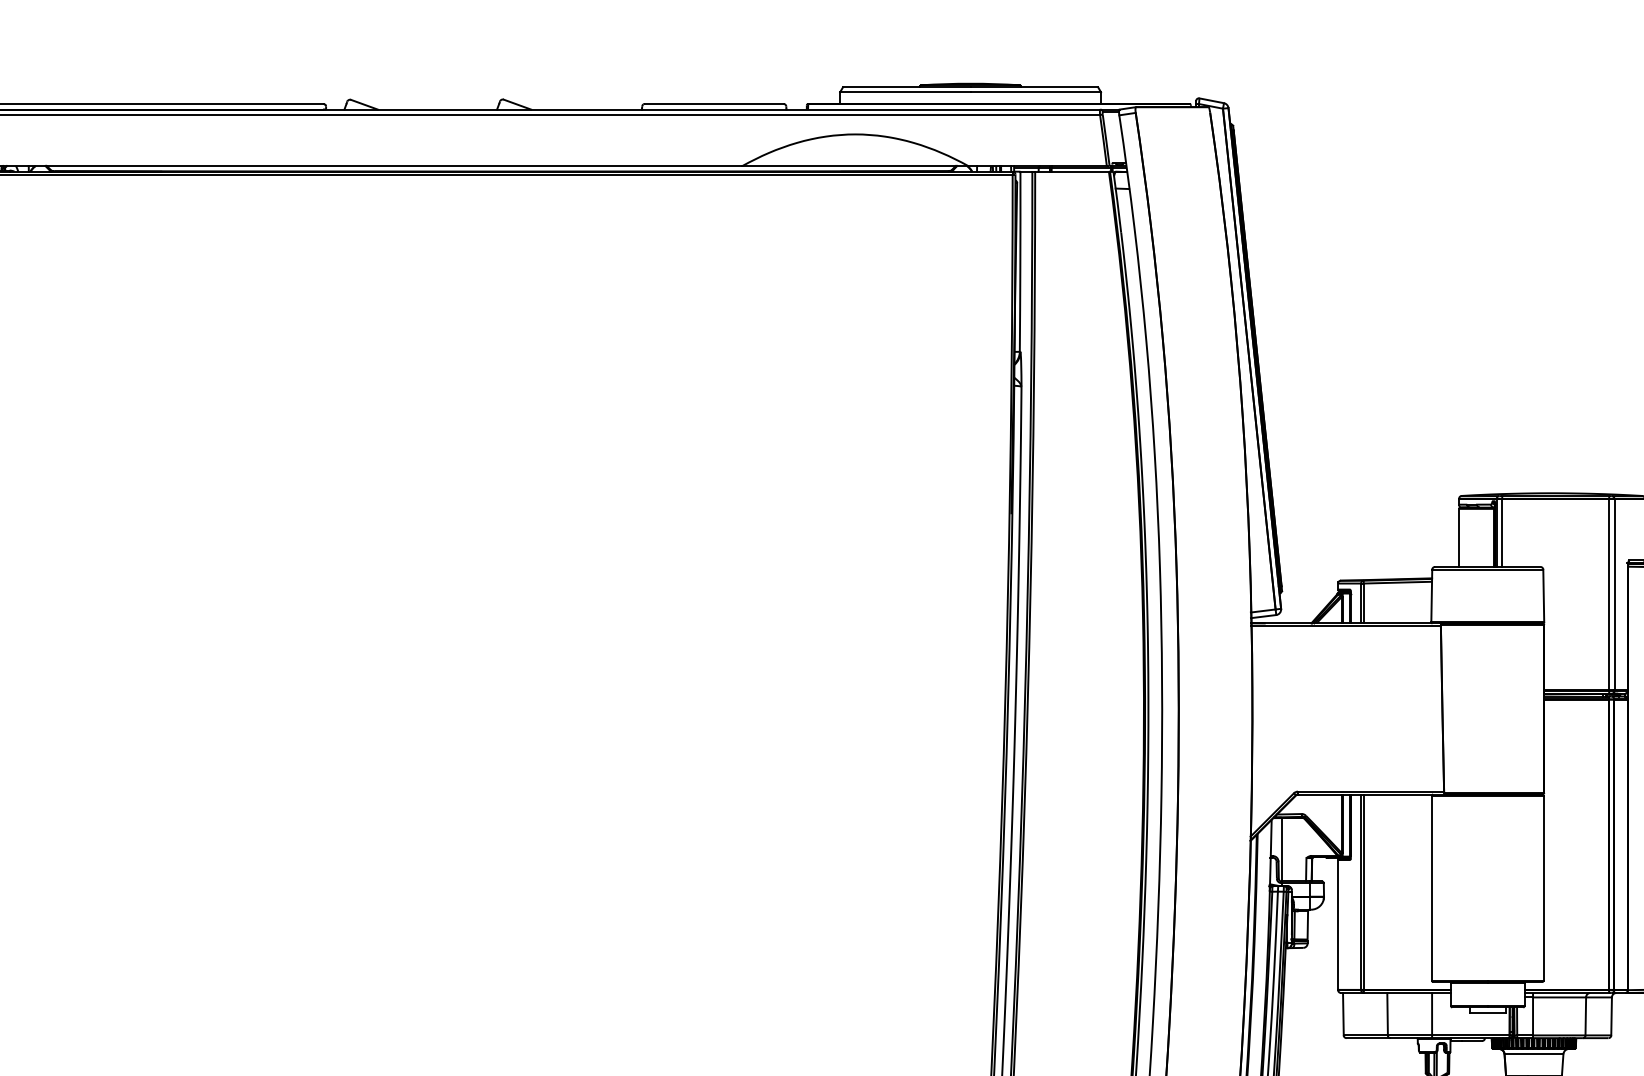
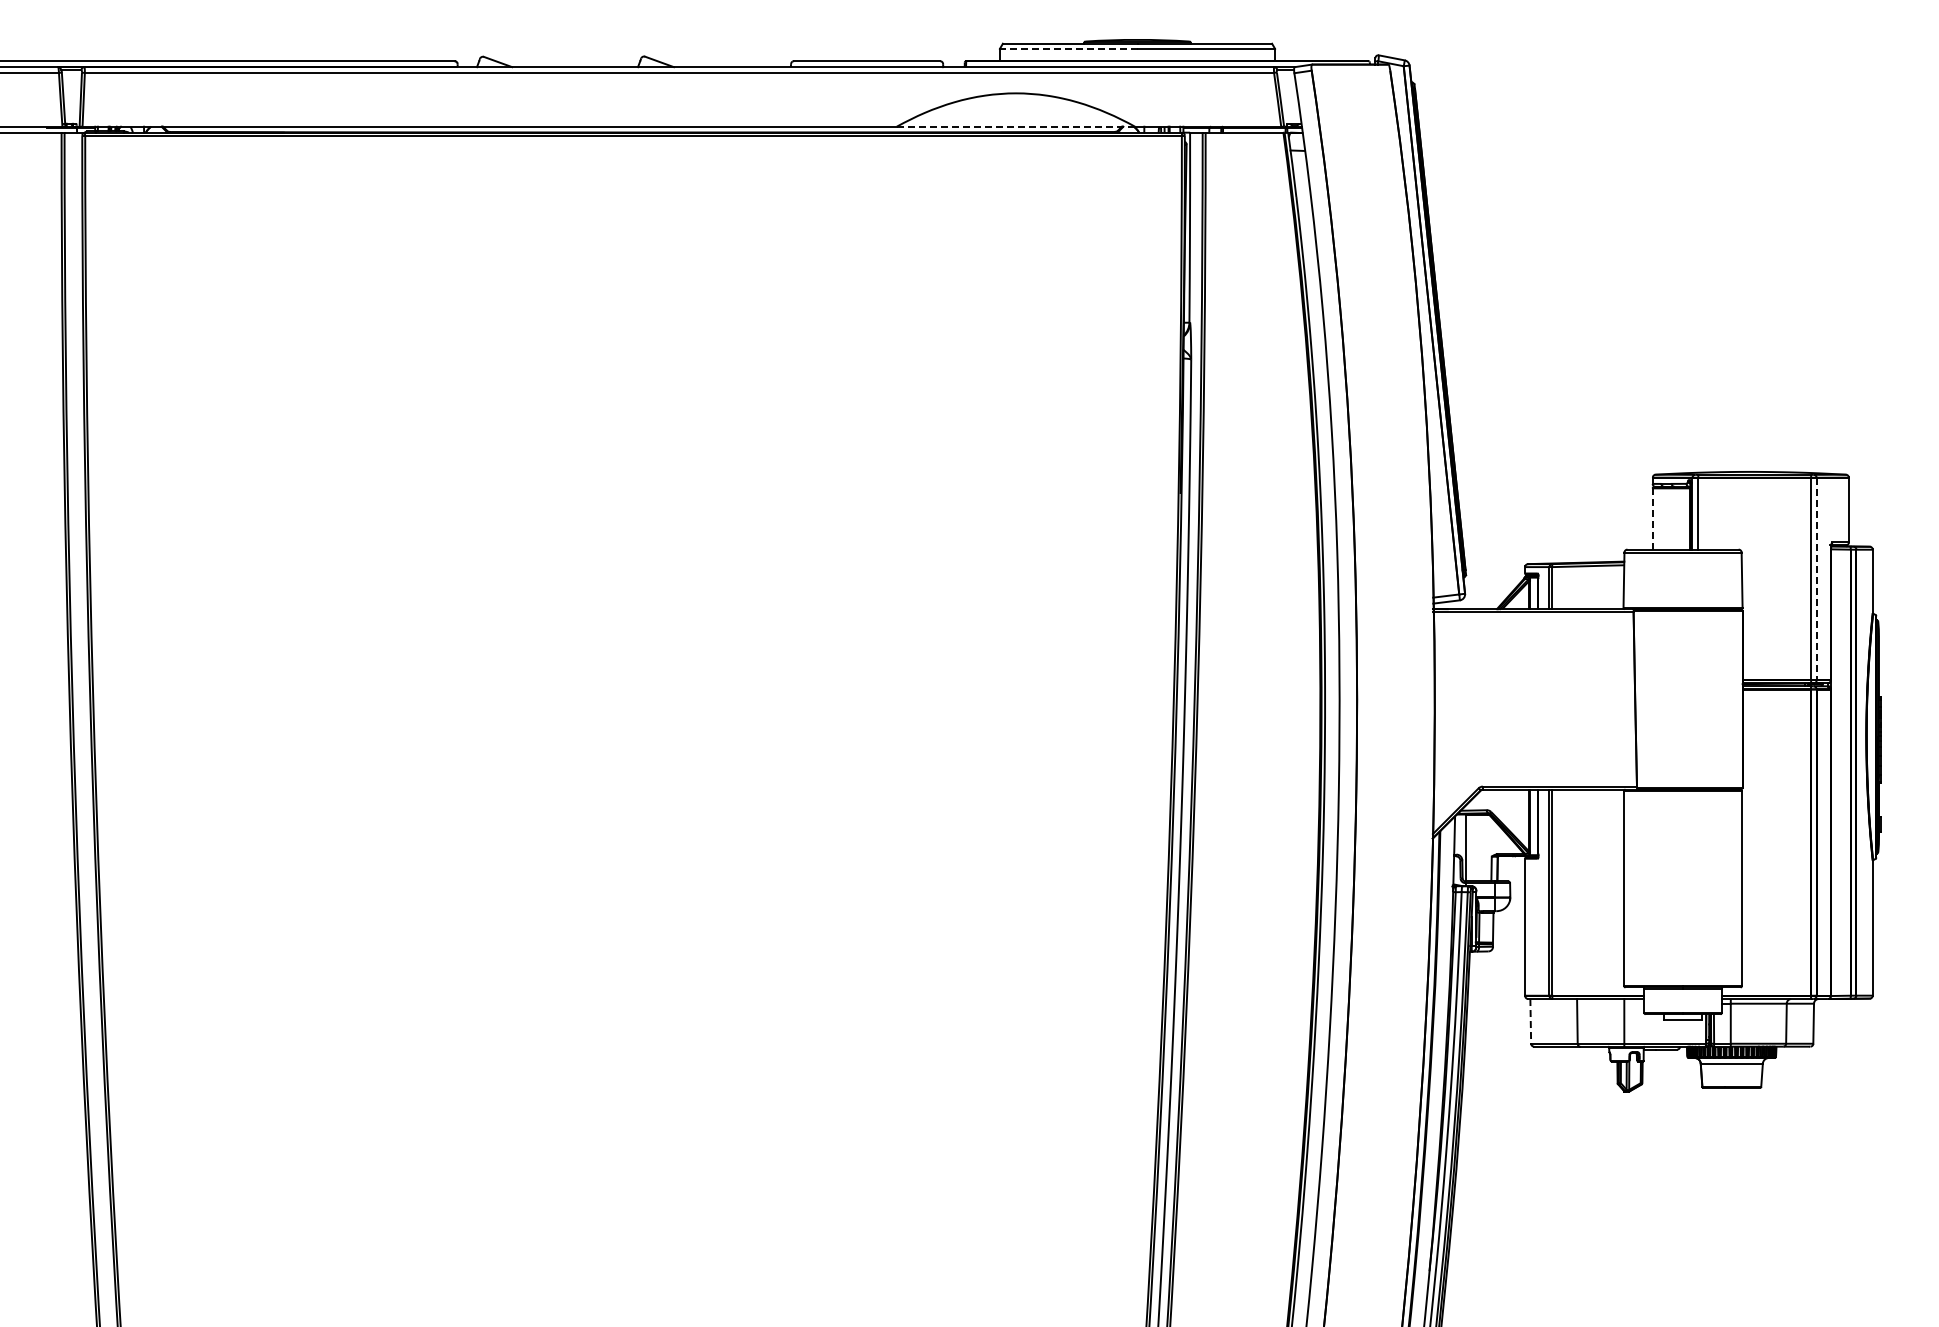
line: (905, 91) -> (1068, 48), solid -> dashed
line: (854, 165) -> (1015, 126), solid -> dashed
line: (1458, 537) -> (1652, 518), solid -> dashed
line: (1614, 595) -> (1816, 579), solid -> dashed
line: (1343, 1014) -> (1530, 1021), solid -> dashed

